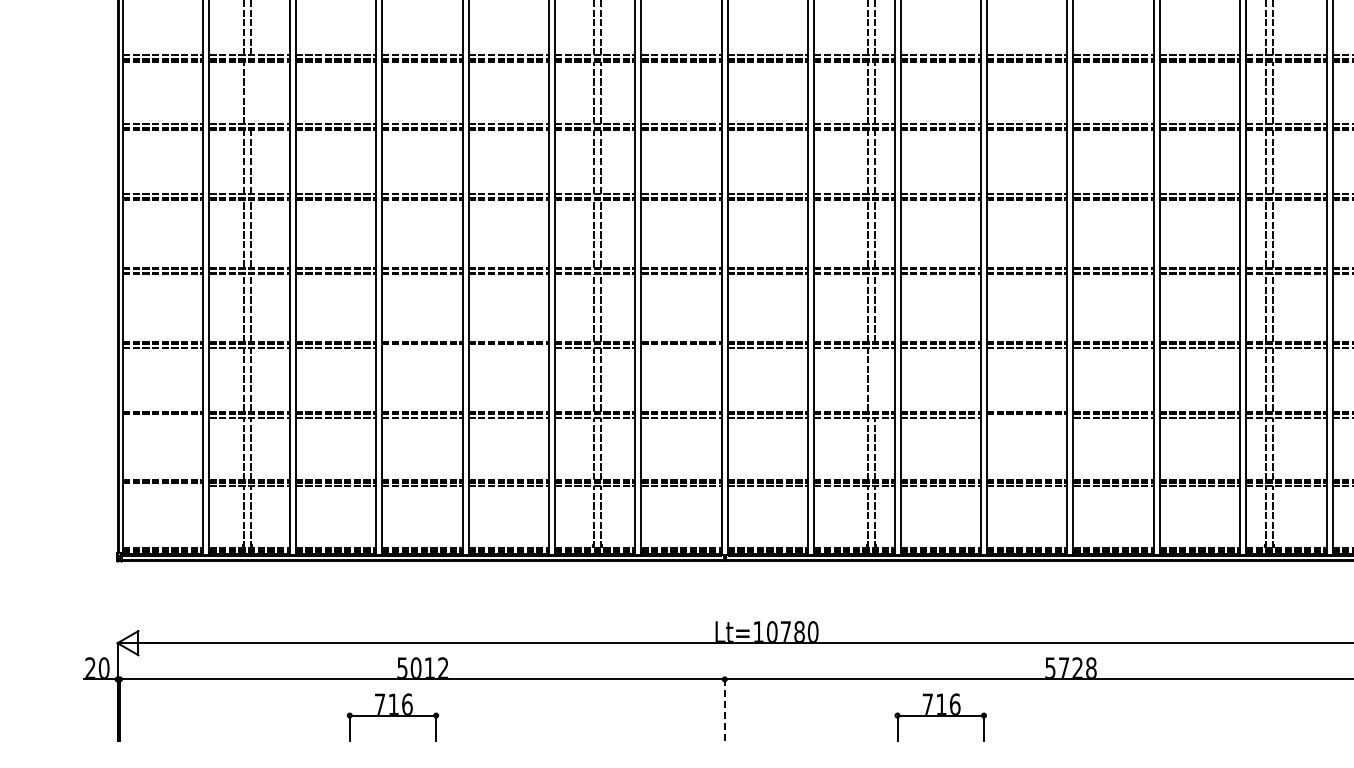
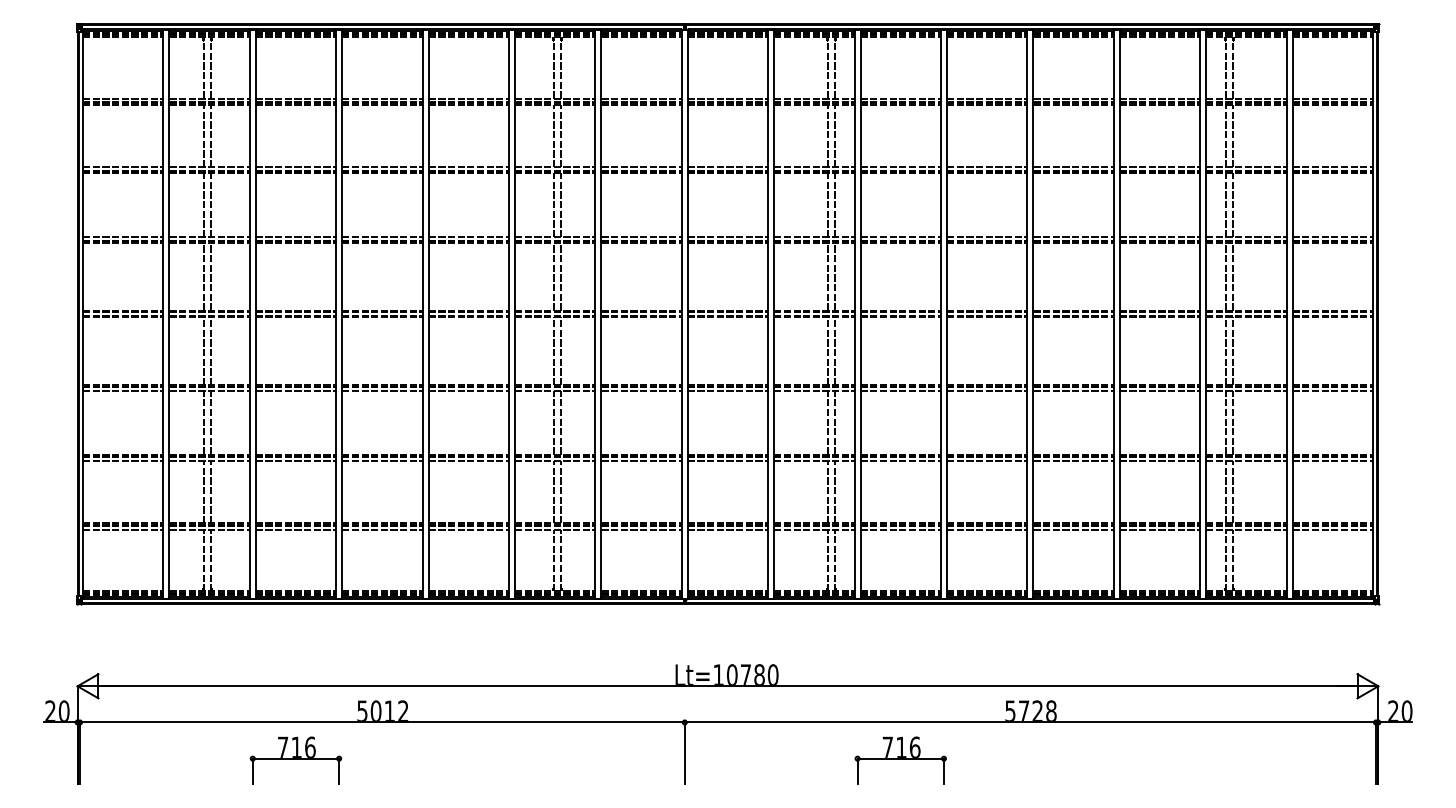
line: (250, 92) -> (210, 135), added
line: (422, 347) -> (382, 390), added
line: (508, 347) -> (468, 390), added
line: (681, 347) -> (641, 390), added
line: (874, 379) -> (834, 422), added
line: (163, 417) -> (123, 460), added
line: (1026, 417) -> (986, 460), added
line: (163, 486) -> (123, 529), added
line: (724, 710) -> (684, 753), dashed -> solid
part: (392, 717) -> (295, 760), moved

